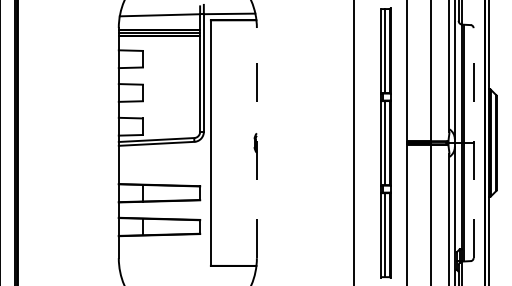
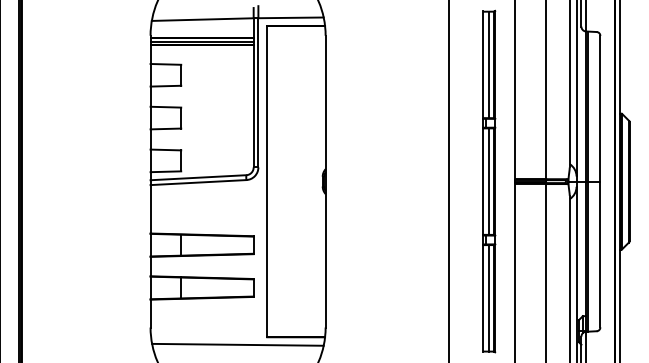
line: (256, 142) -> (325, 180), dashed -> solid
line: (473, 143) -> (600, 182), dashed -> solid
line: (187, 271) -> (237, 344), added

